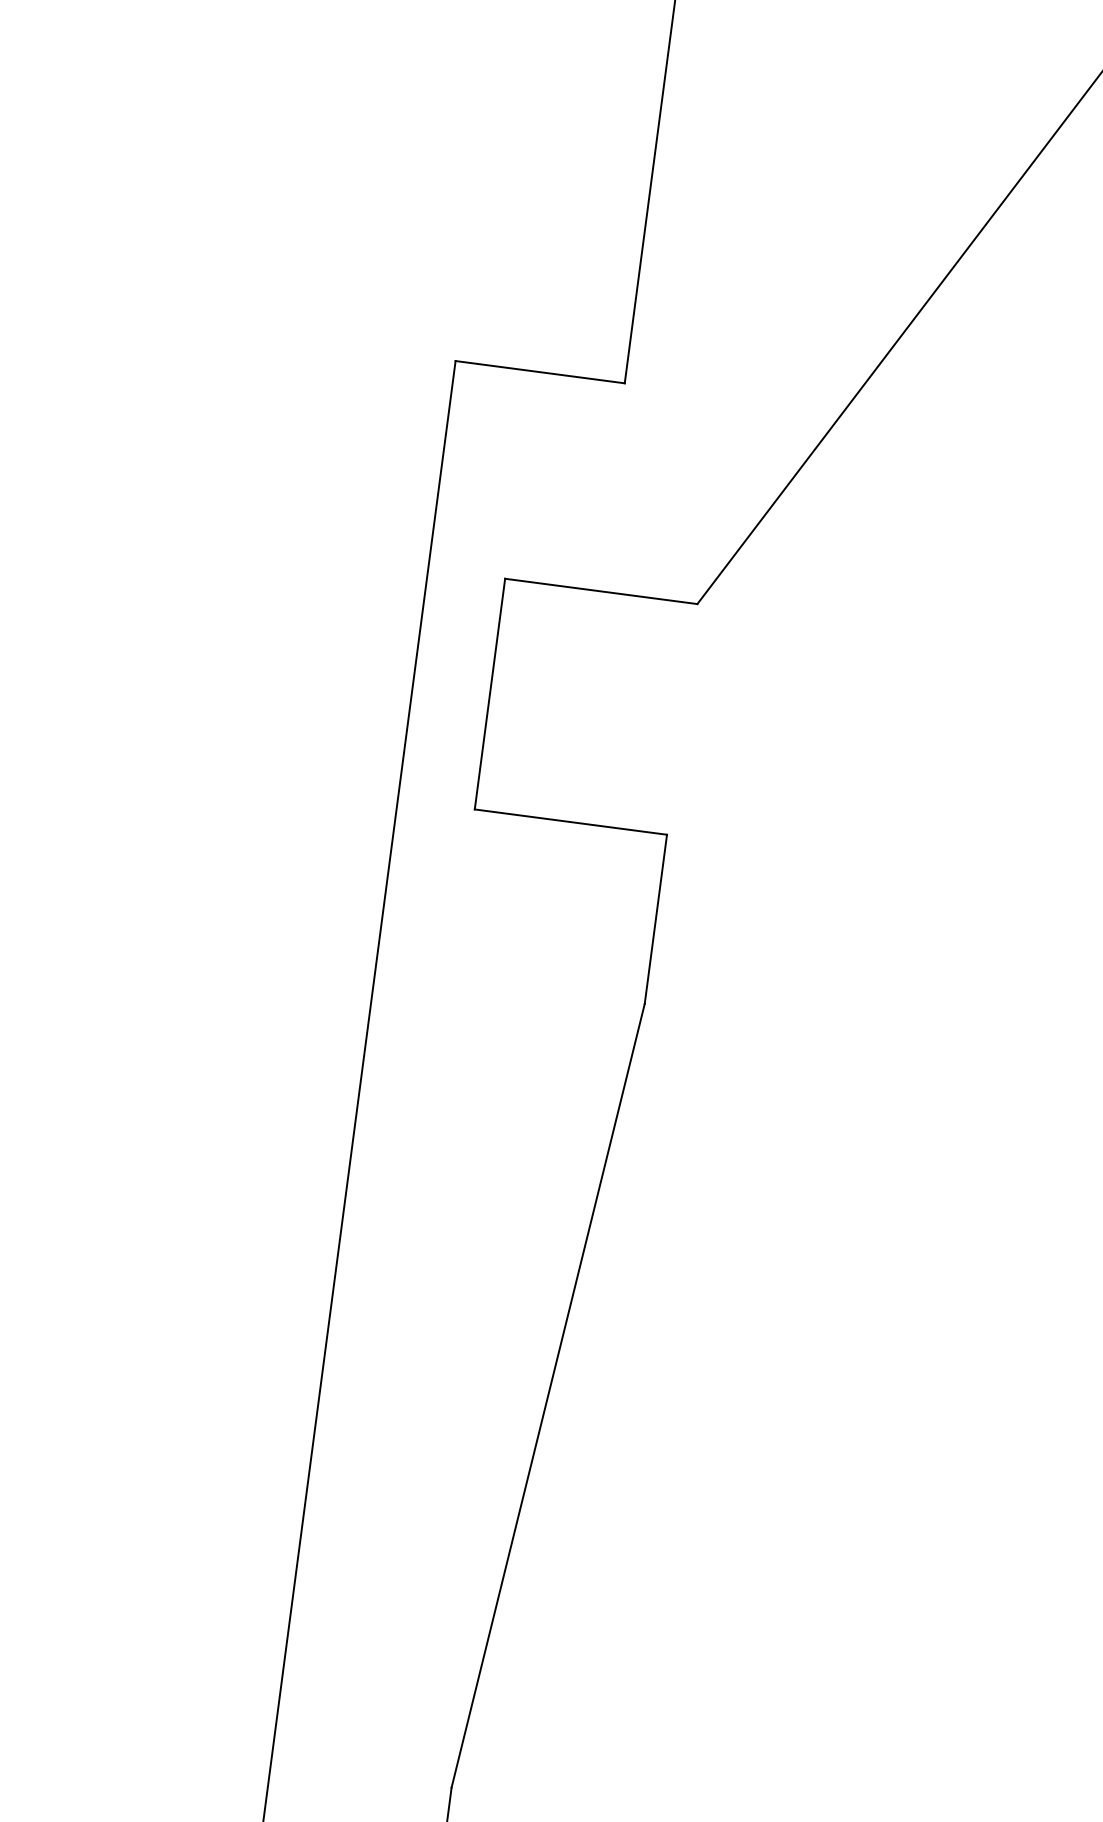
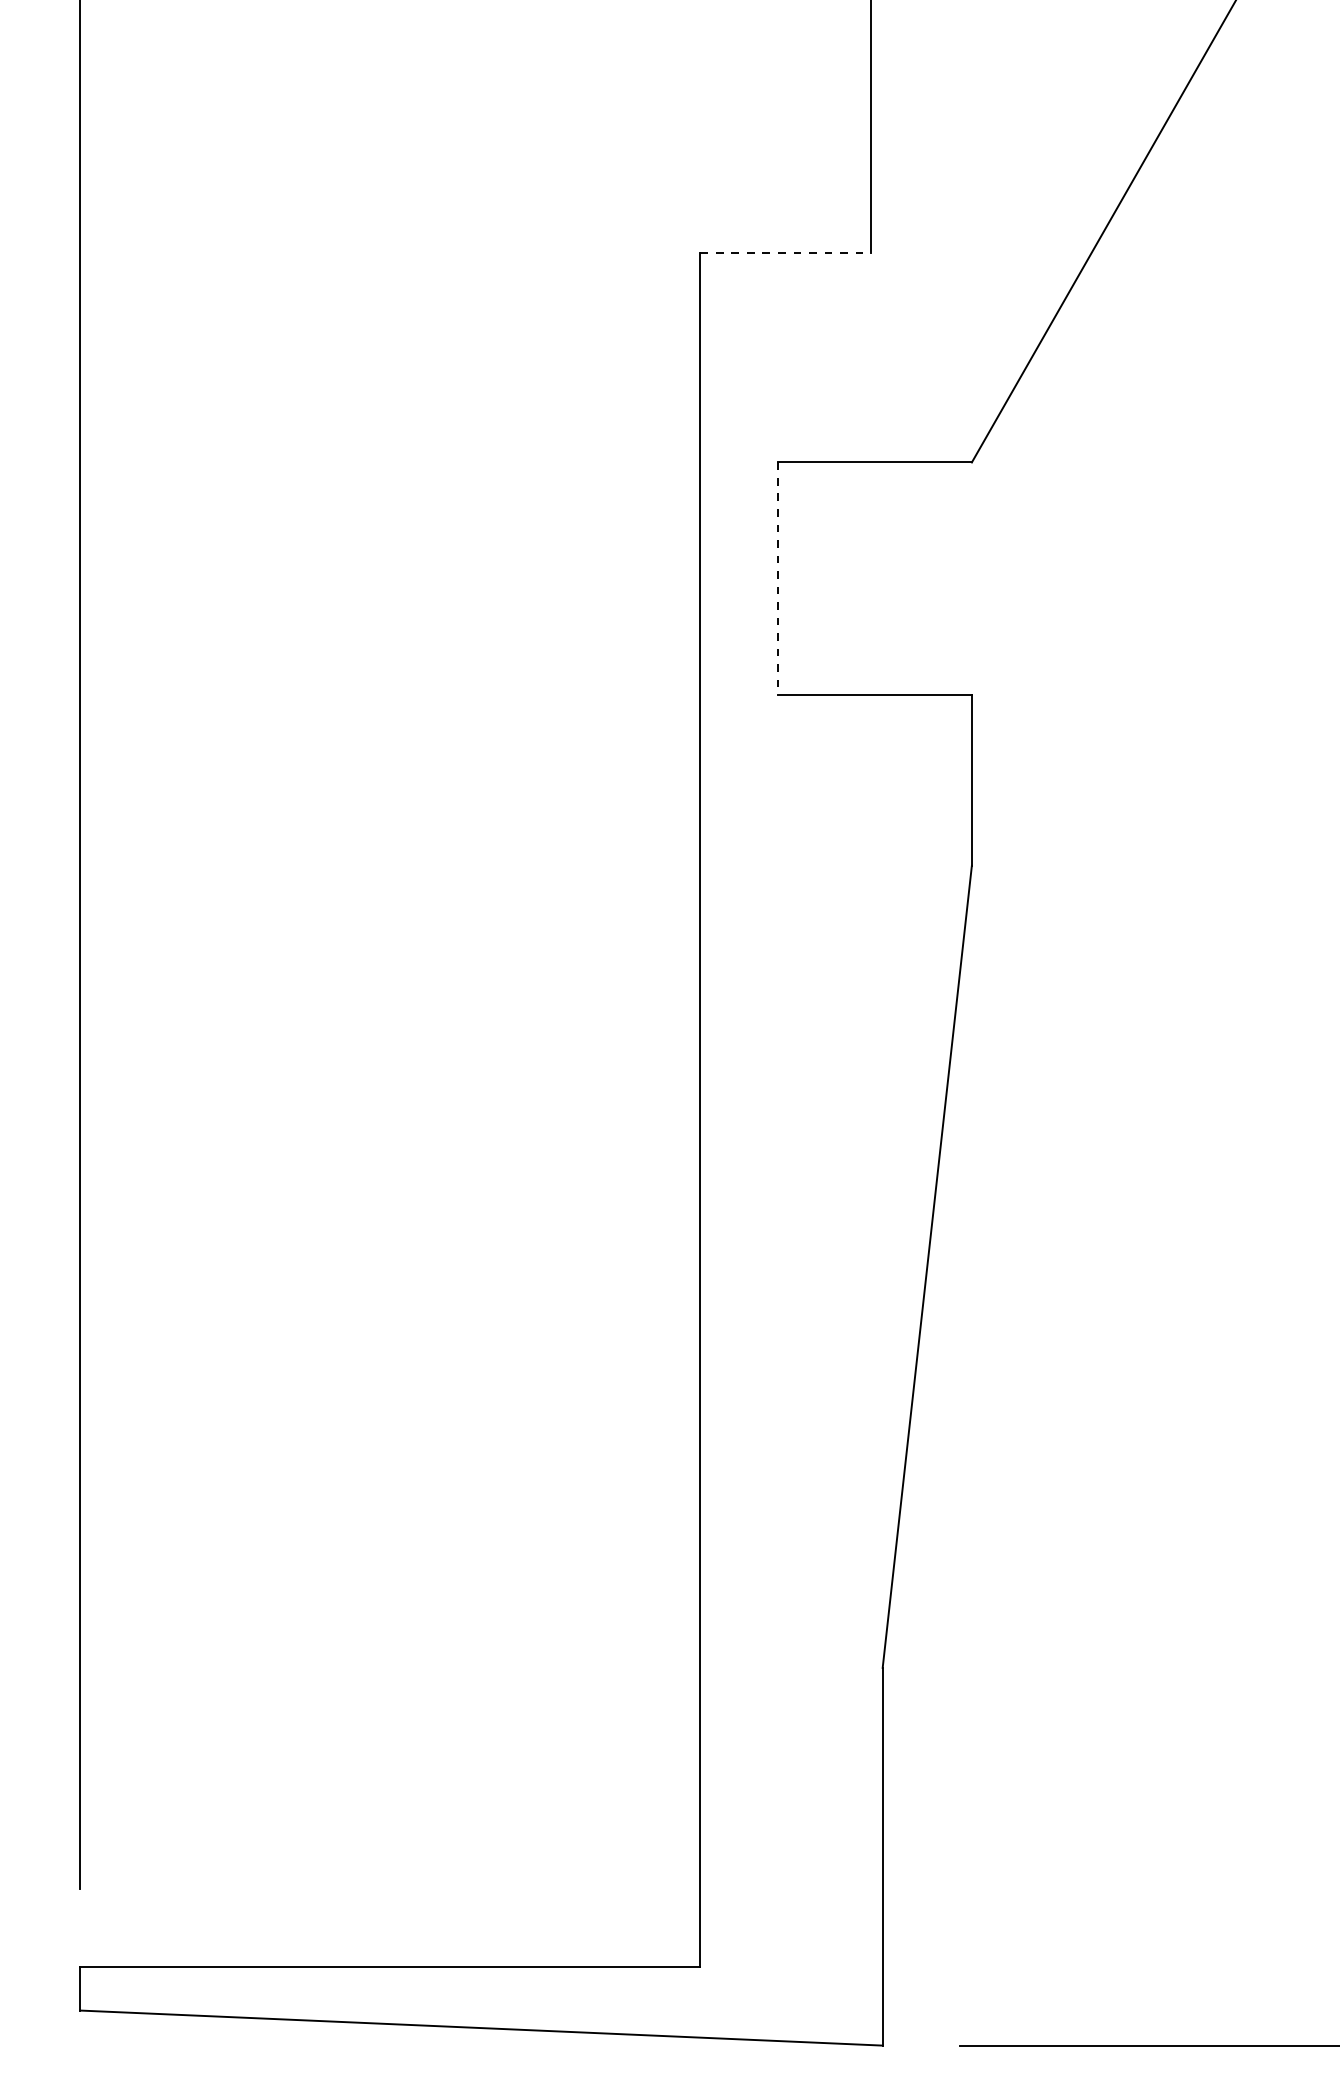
line: (540, 372) -> (786, 253), solid -> dashed
line: (489, 694) -> (777, 579), solid -> dashed

